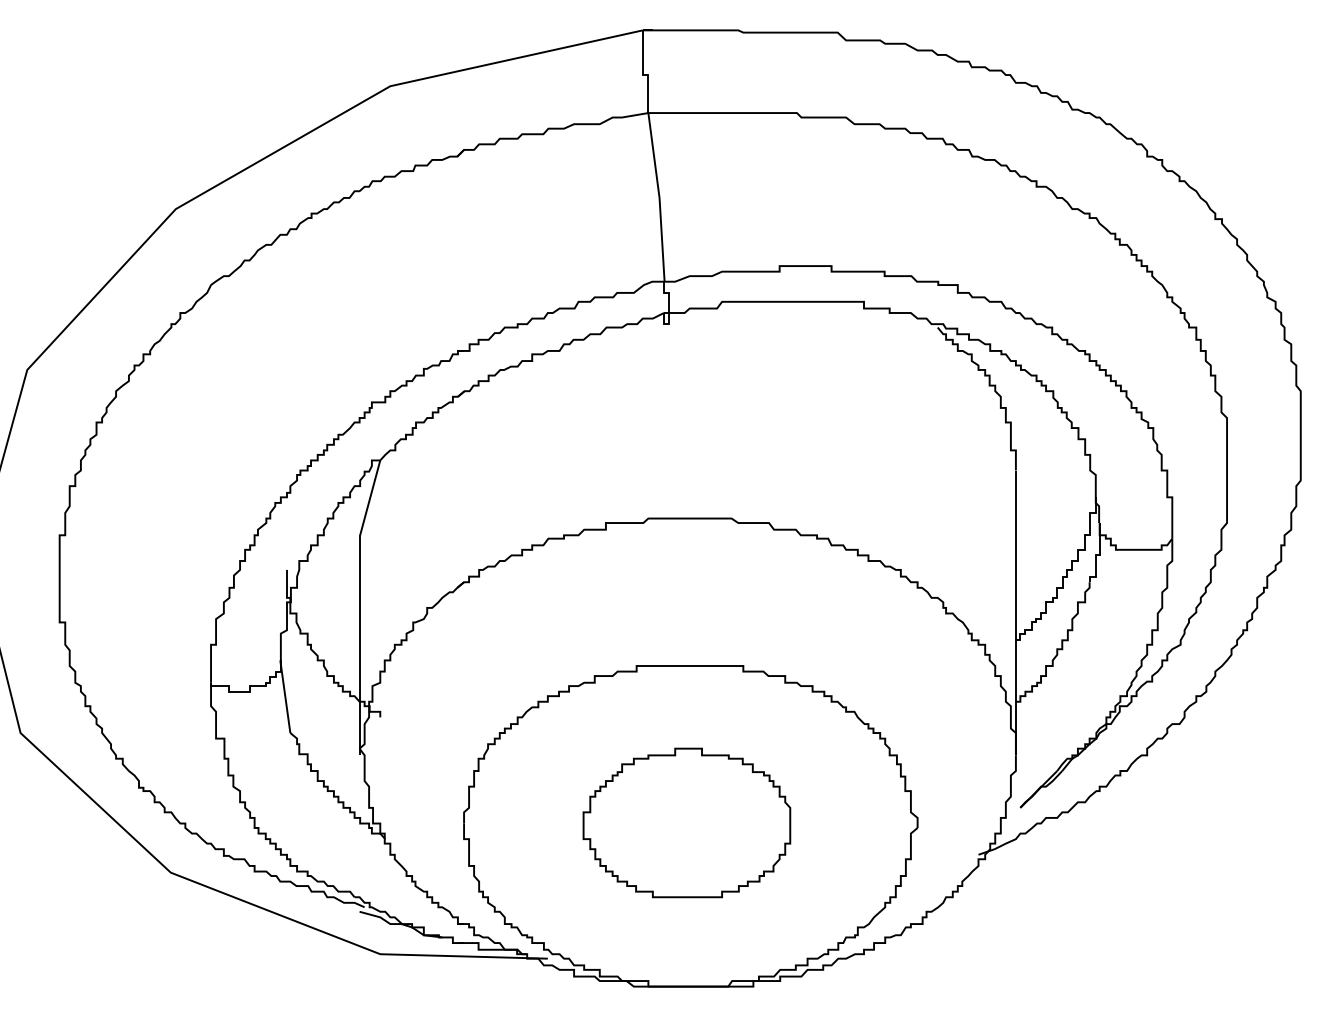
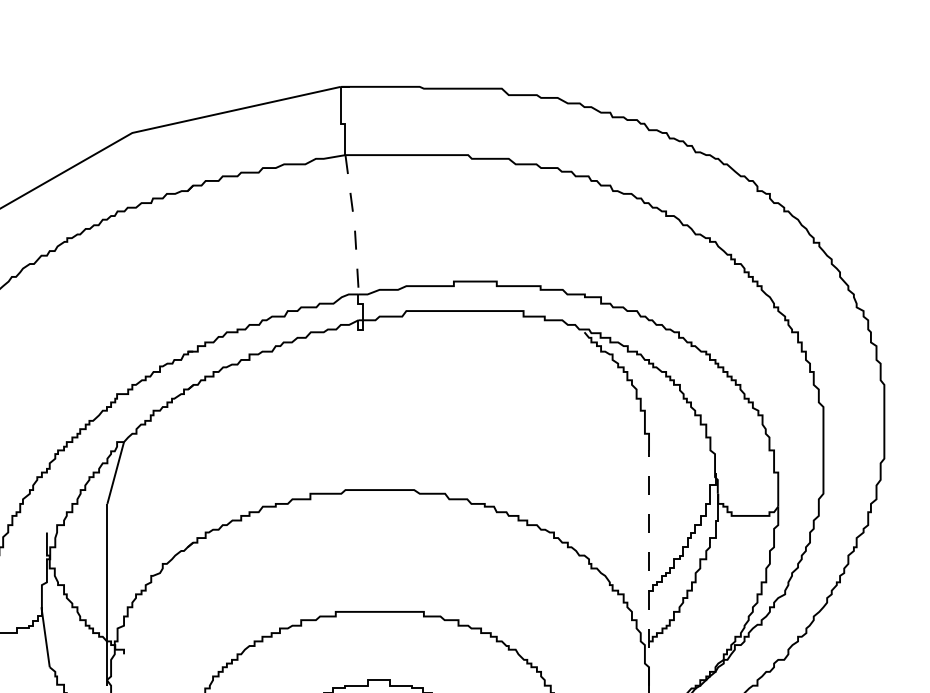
line: (659, 197) -> (354, 224), solid -> dashed
line: (1015, 612) -> (648, 567), solid -> dashed

